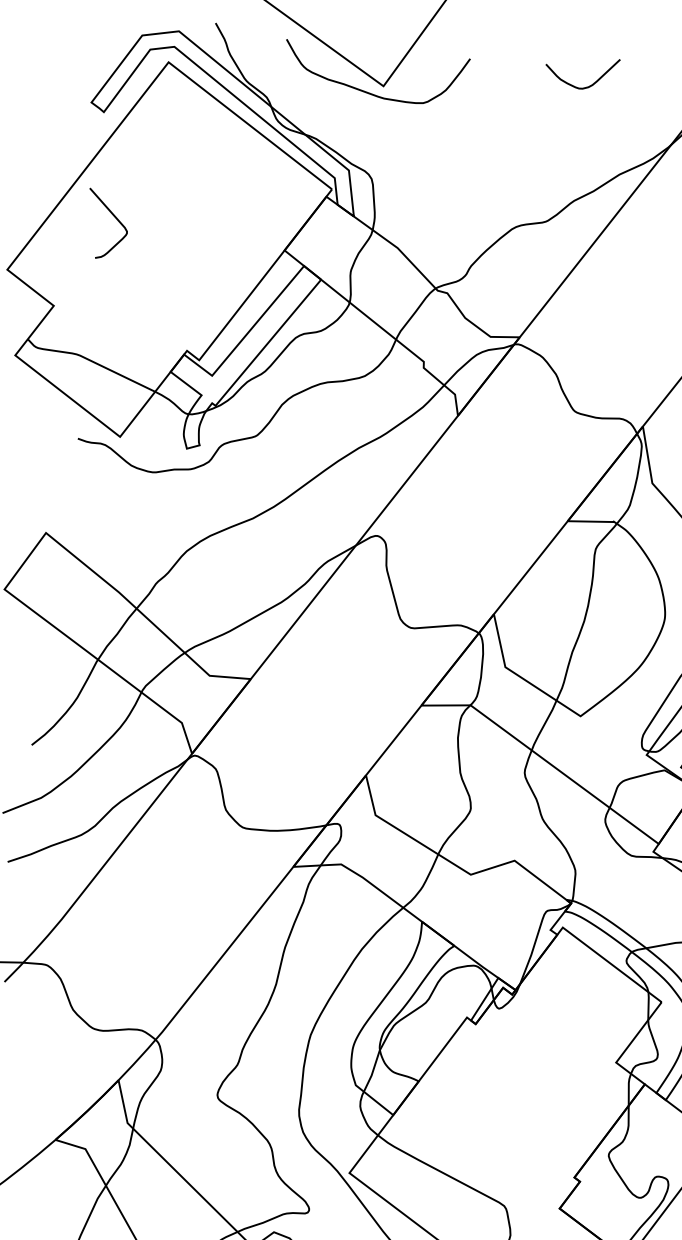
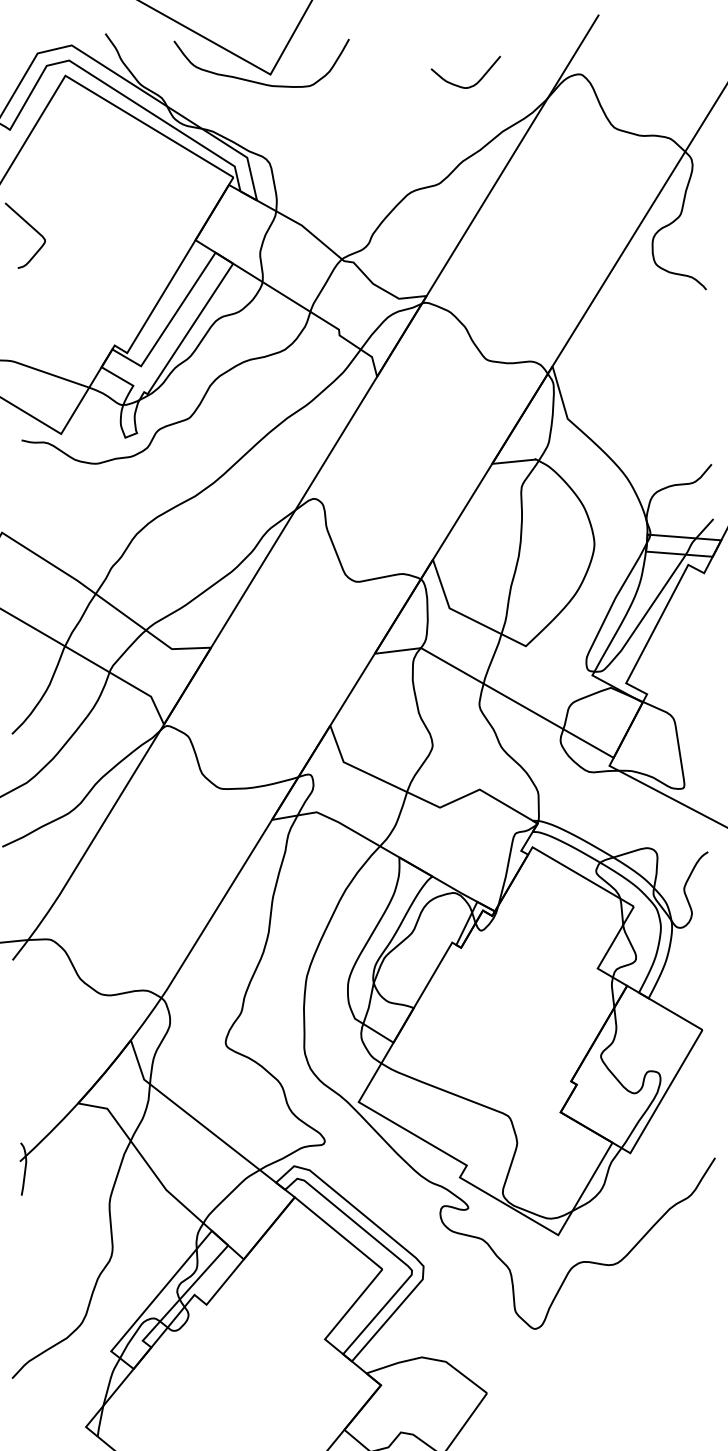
curve: (577, 86) -> (463, 86), moved

